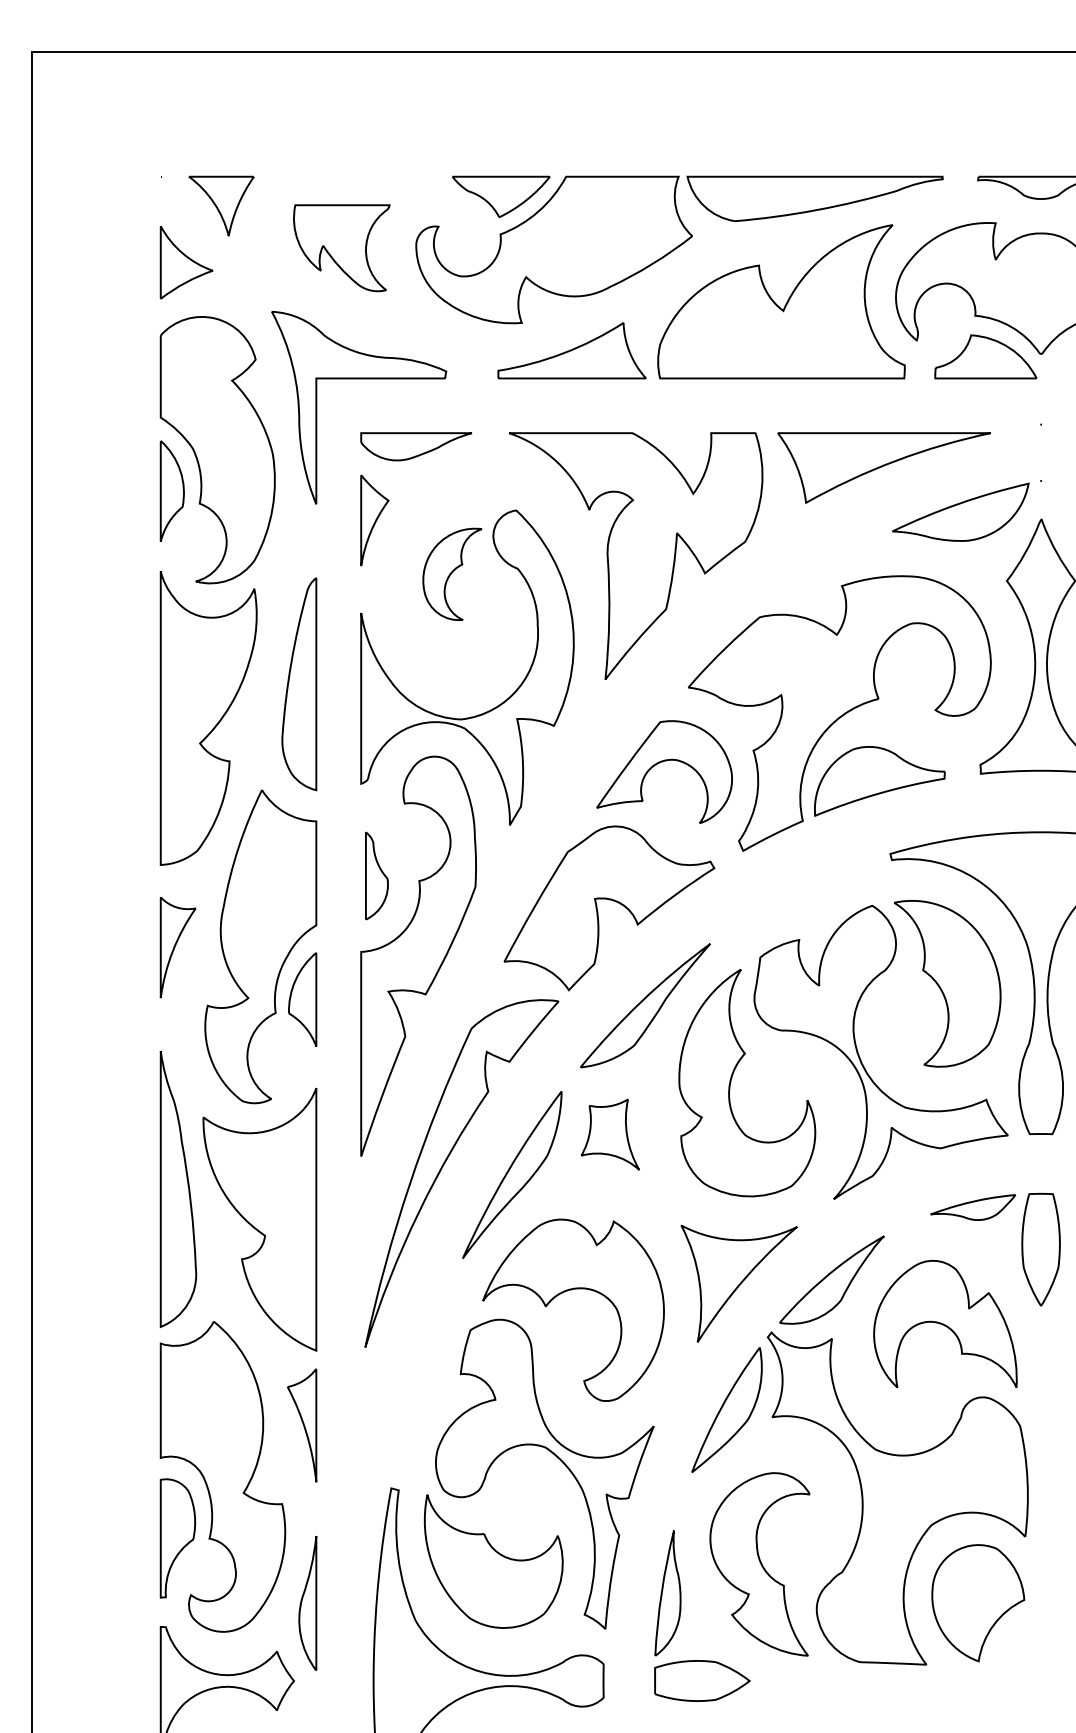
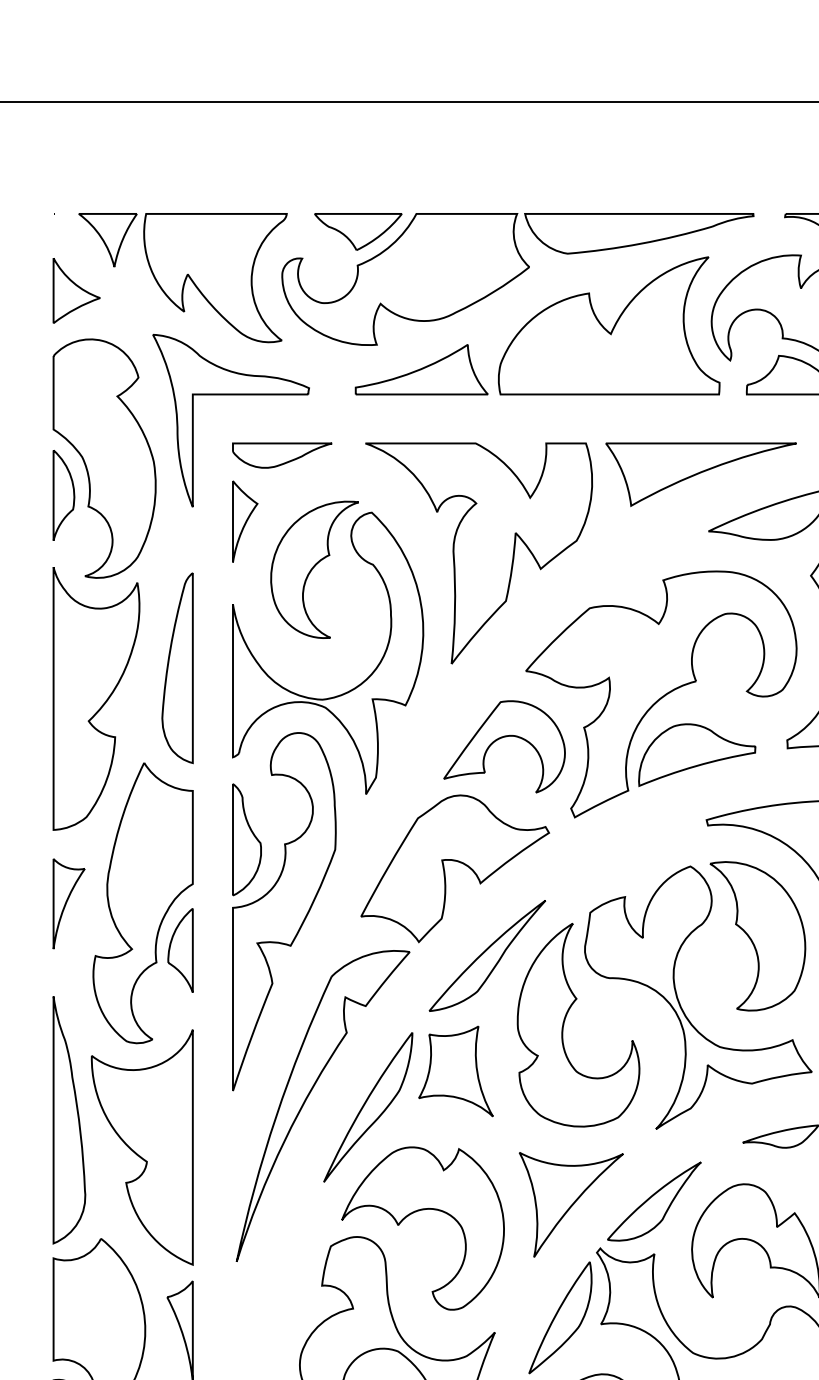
part: (341, 247) -> (215, 277), size x1.67
part: (452, 574) -> (314, 569), size x1.67
part: (376, 875) -> (246, 839), size x1.43
part: (610, 1134) -> (456, 1071), size x1.43

